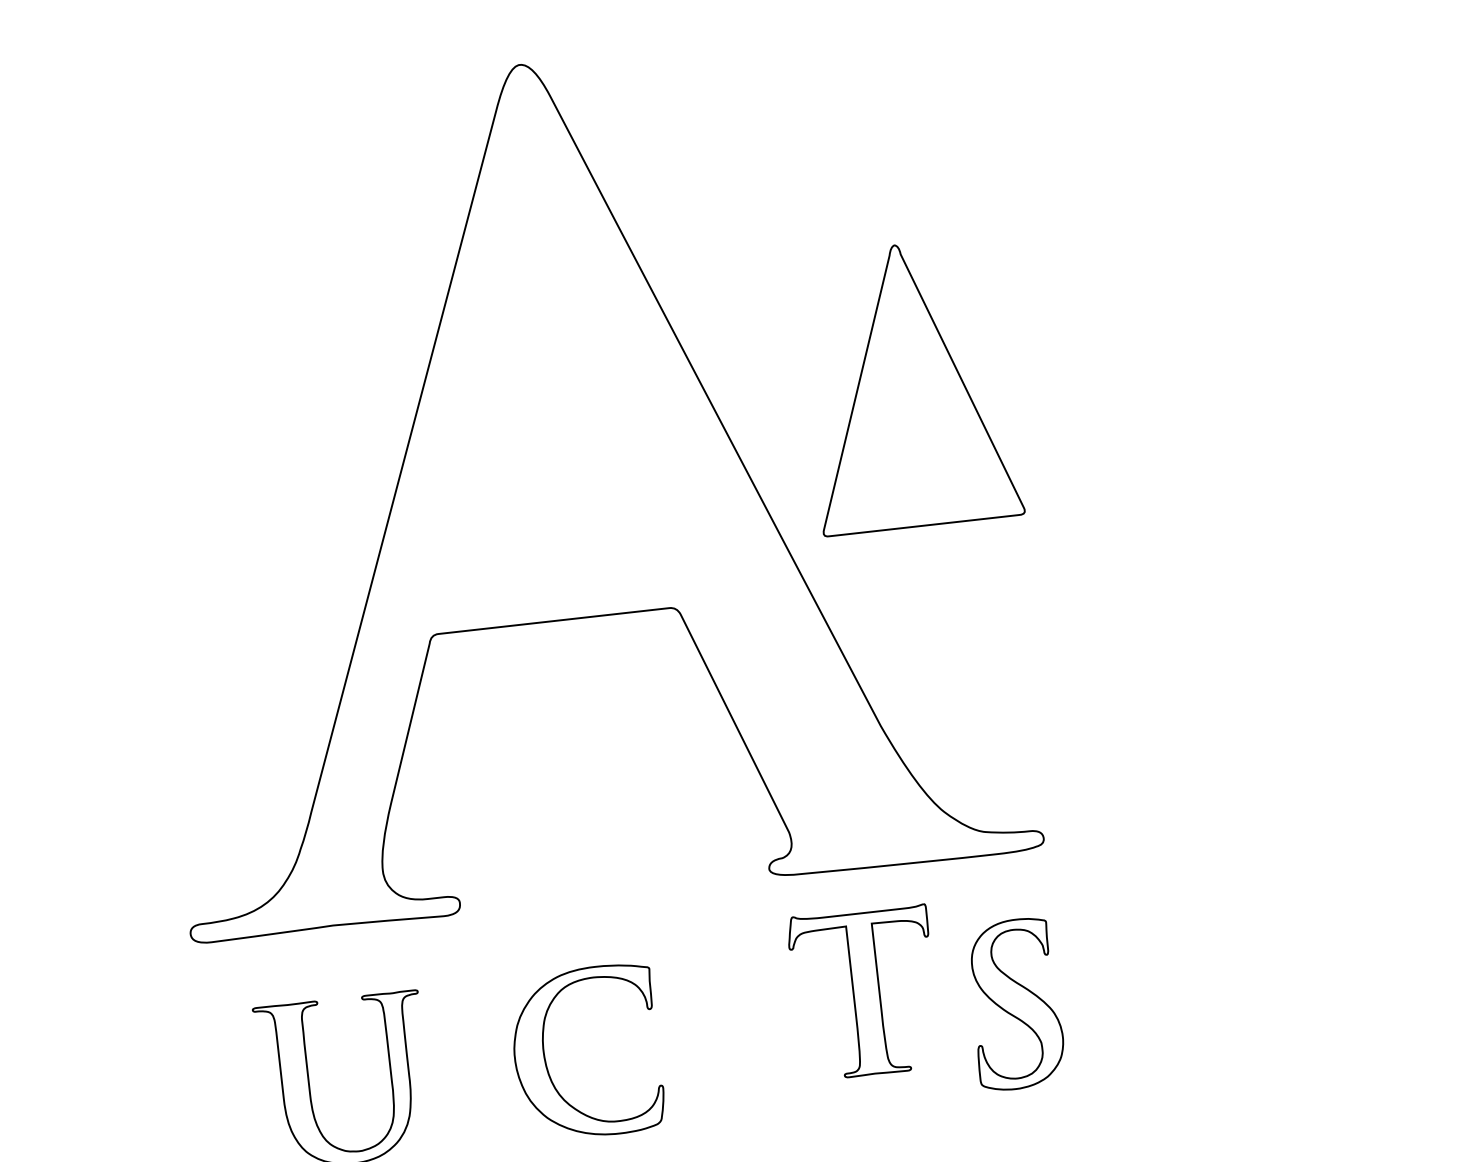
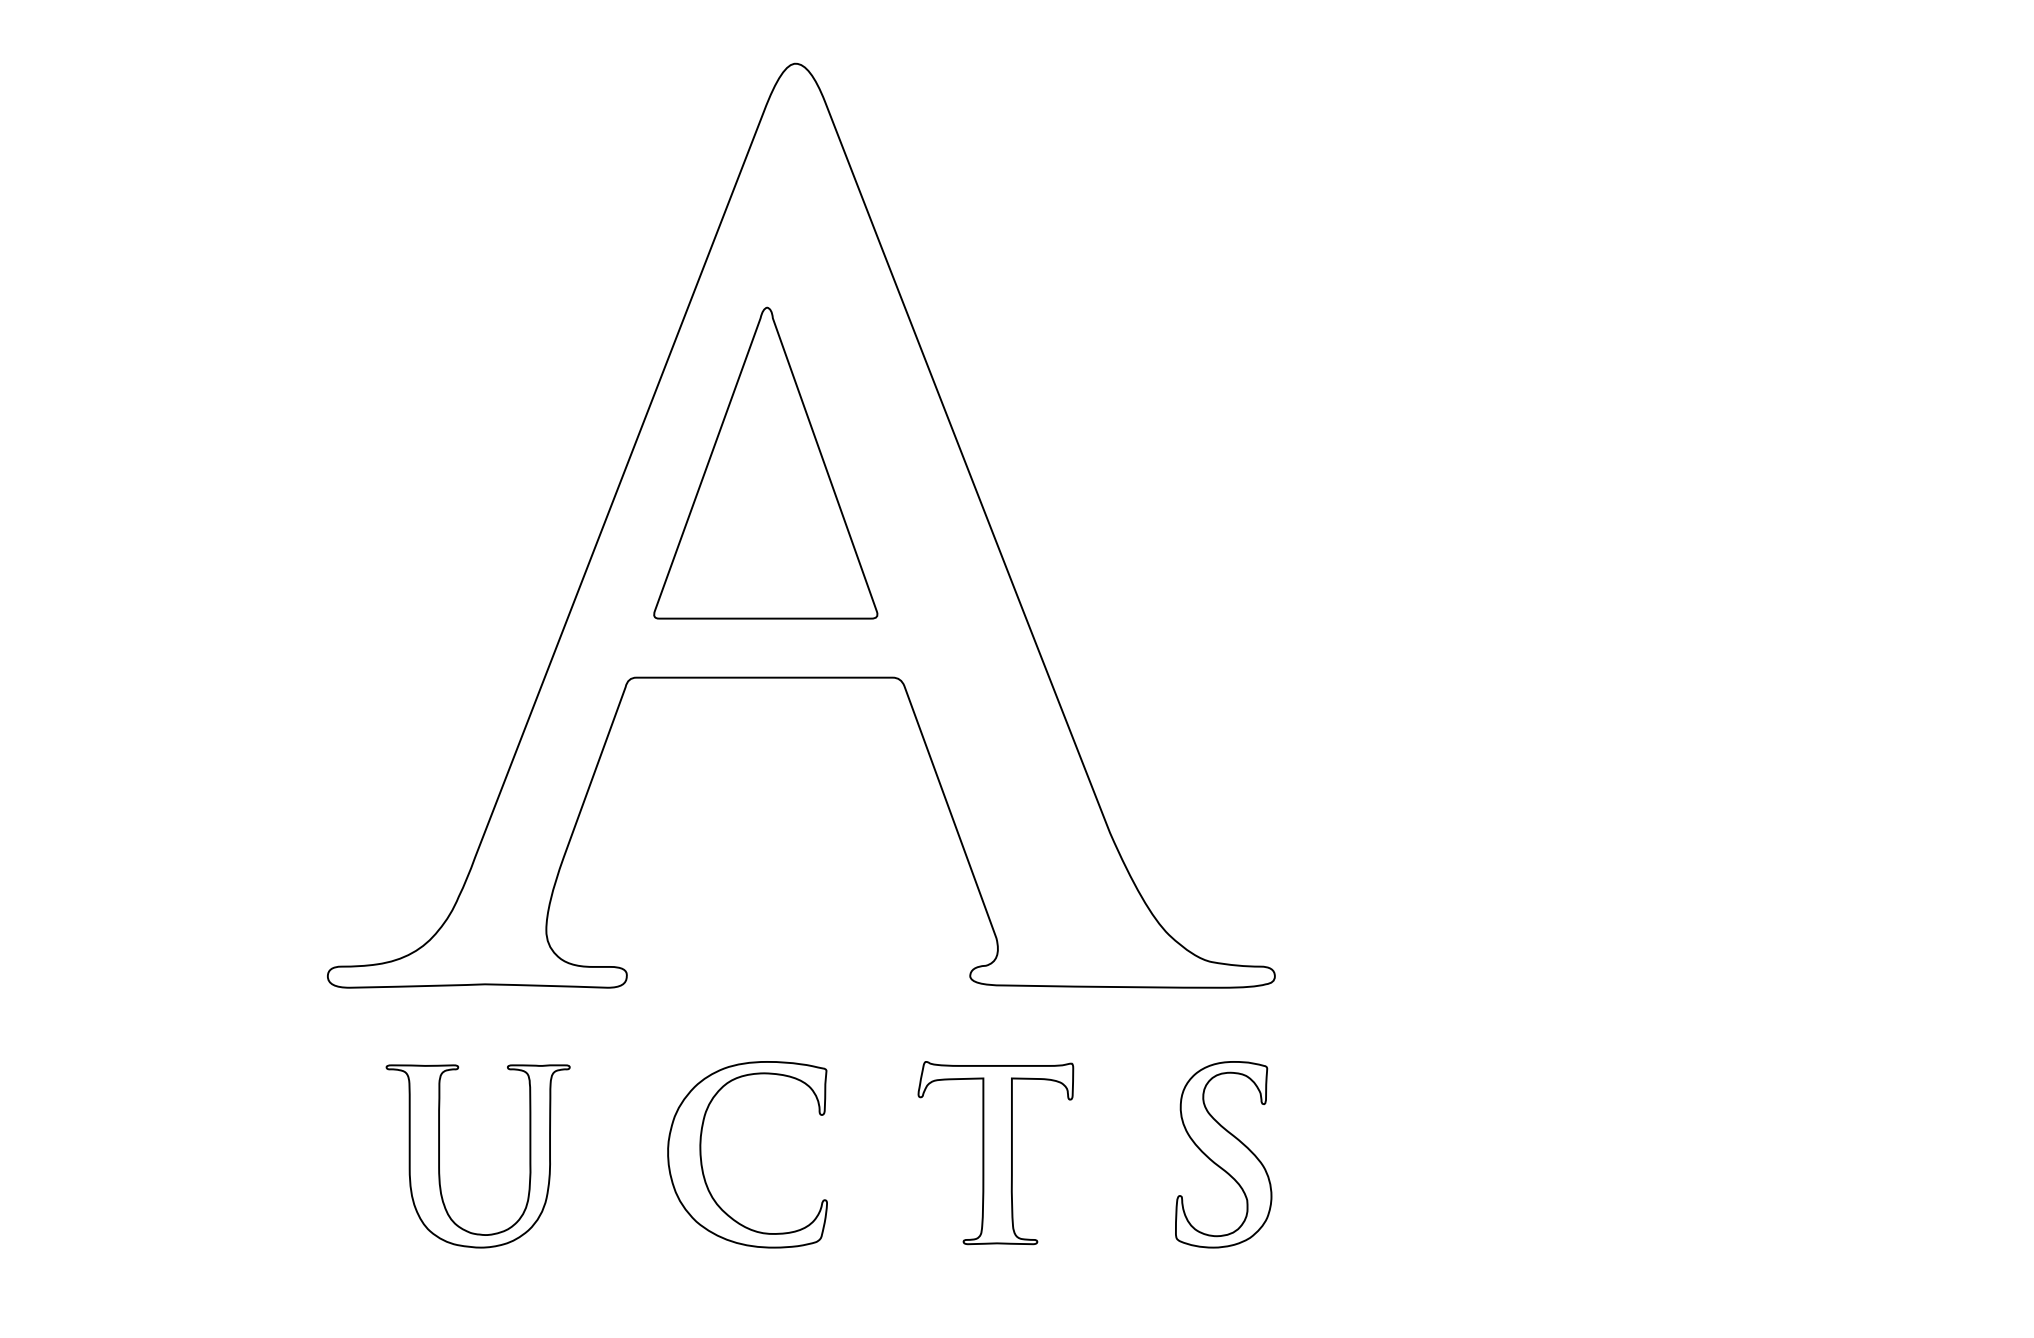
part: (908, 385) -> (765, 462), moved
part: (864, 992) -> (995, 1153), moved

